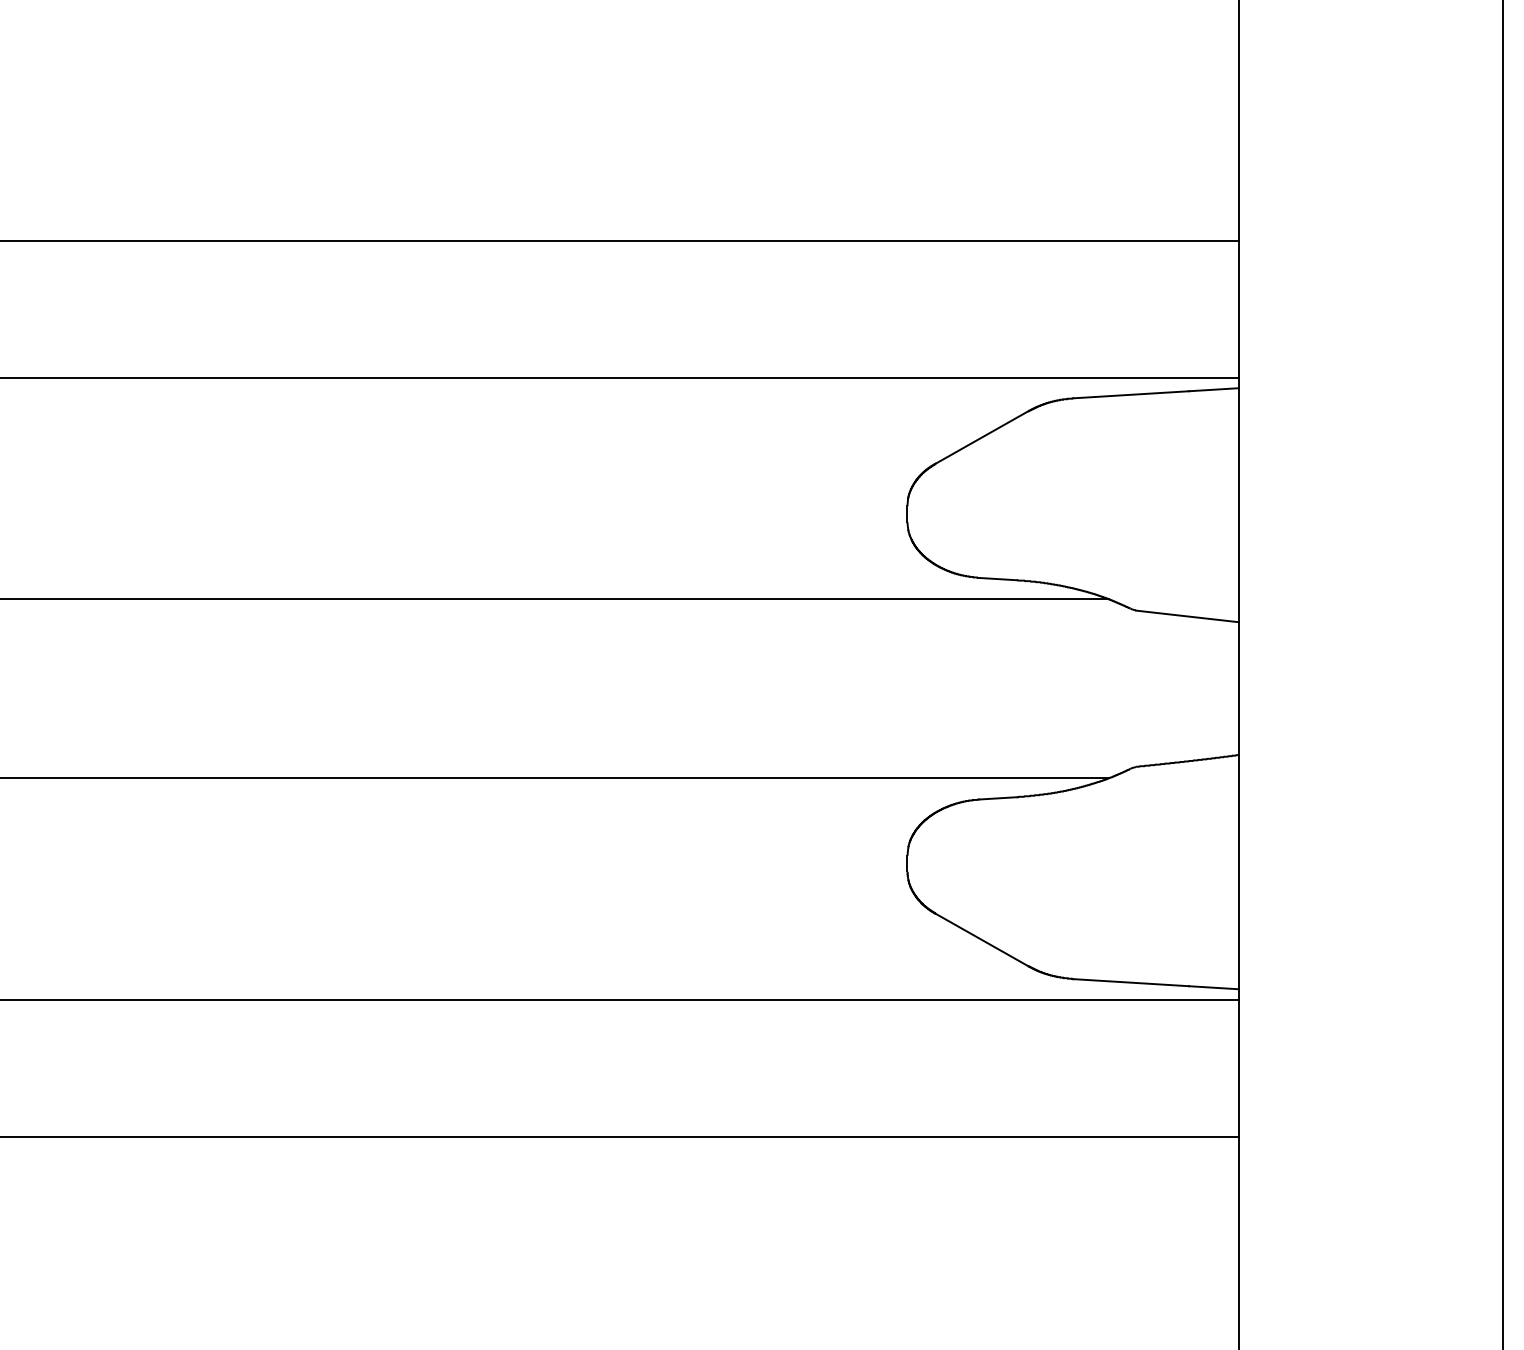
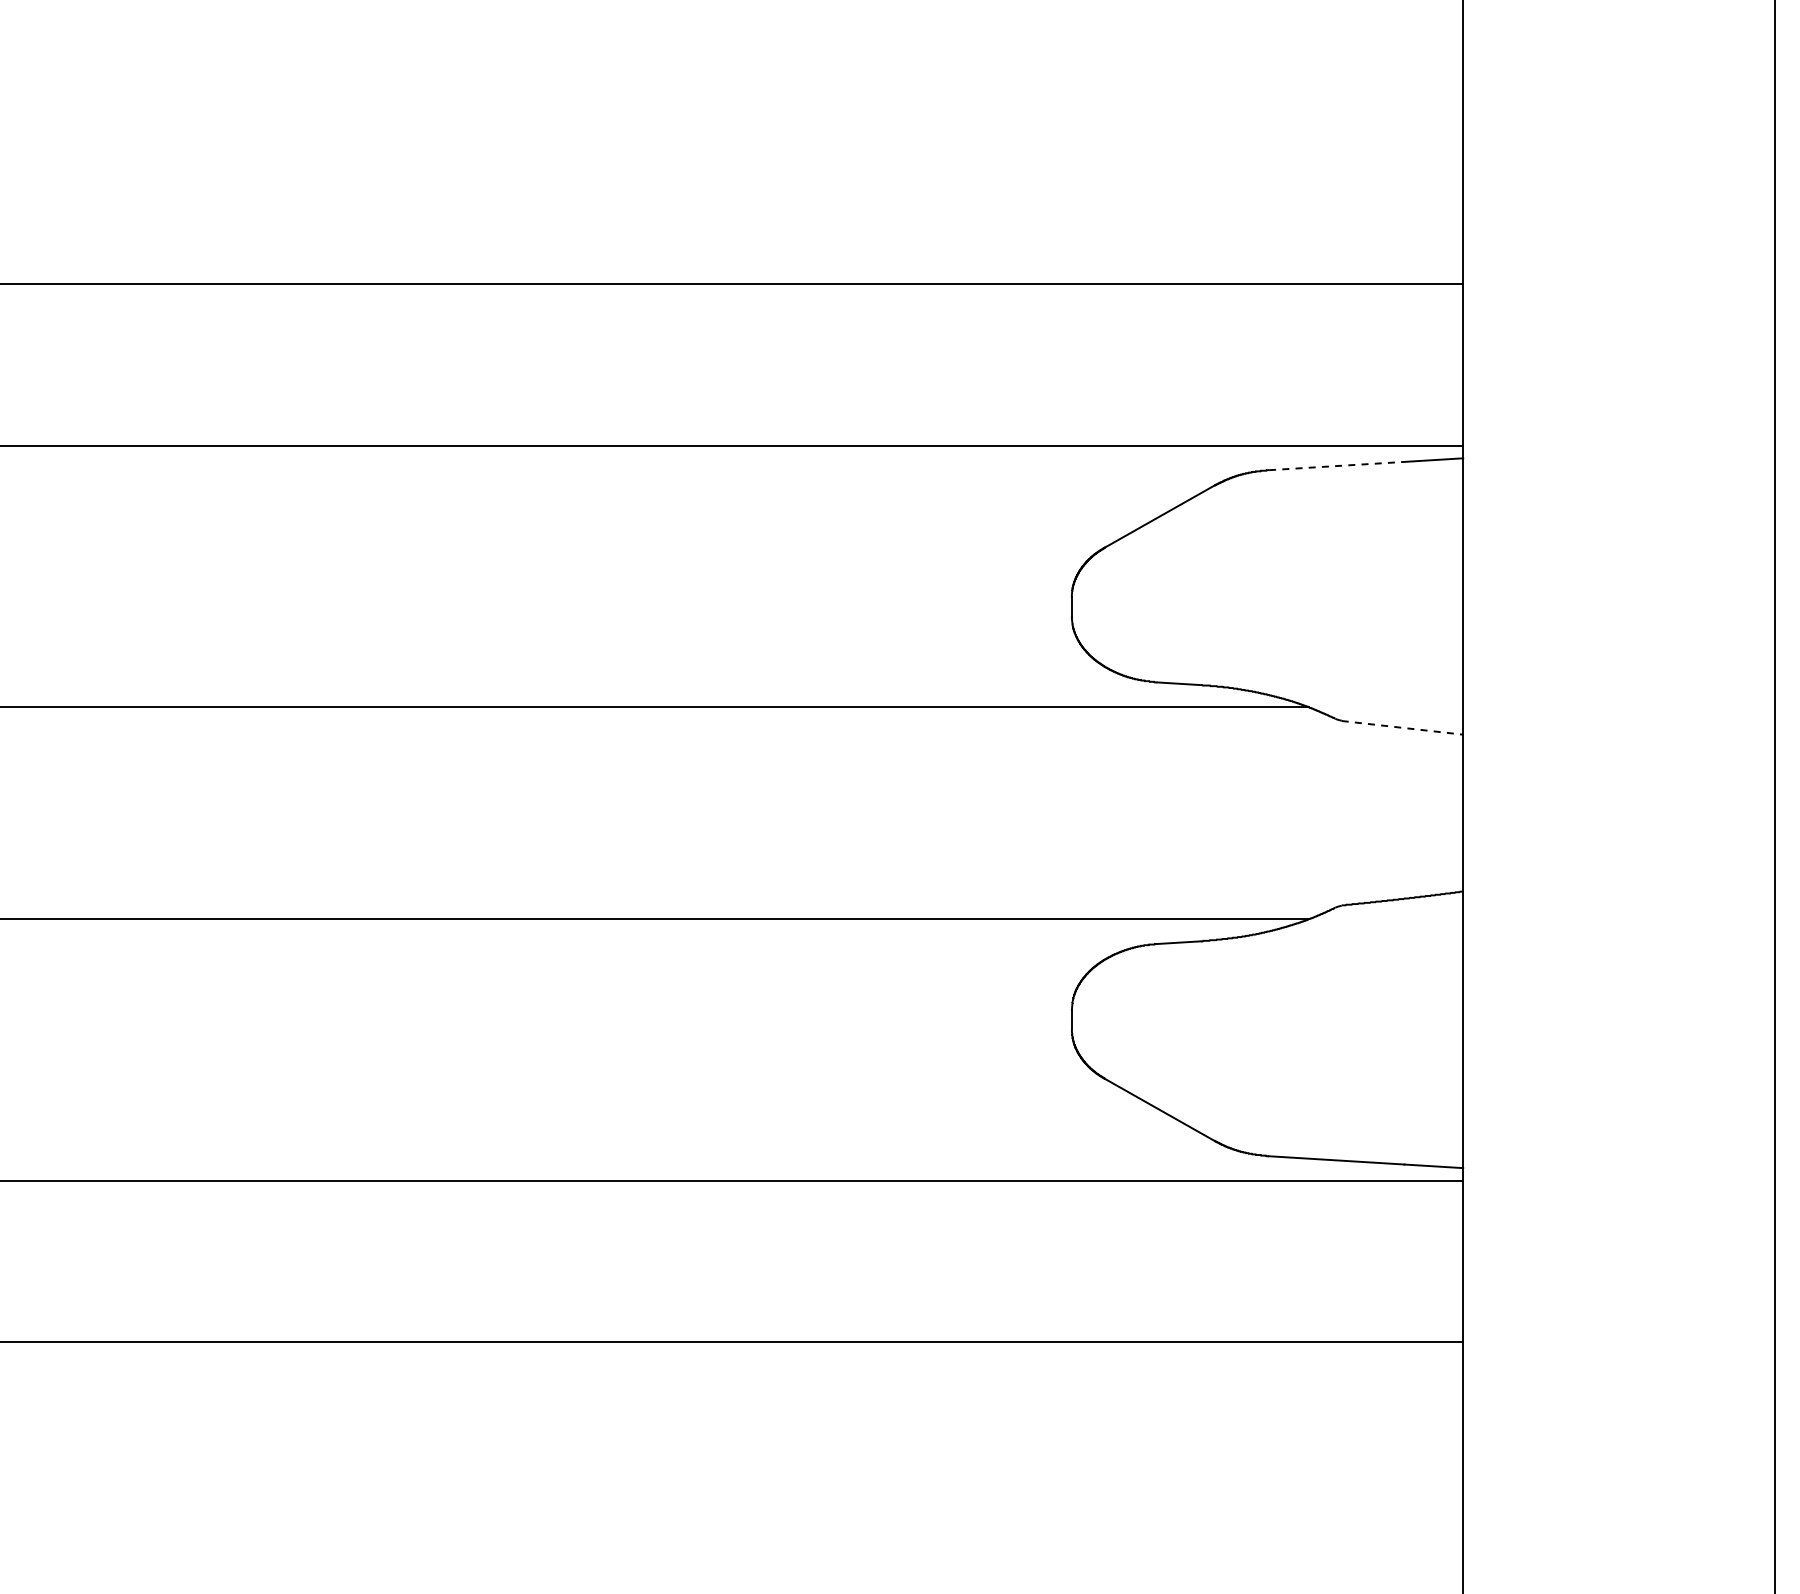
line: (1131, 395) -> (1336, 466), solid -> dashed
line: (1187, 616) -> (1402, 727), solid -> dashed

